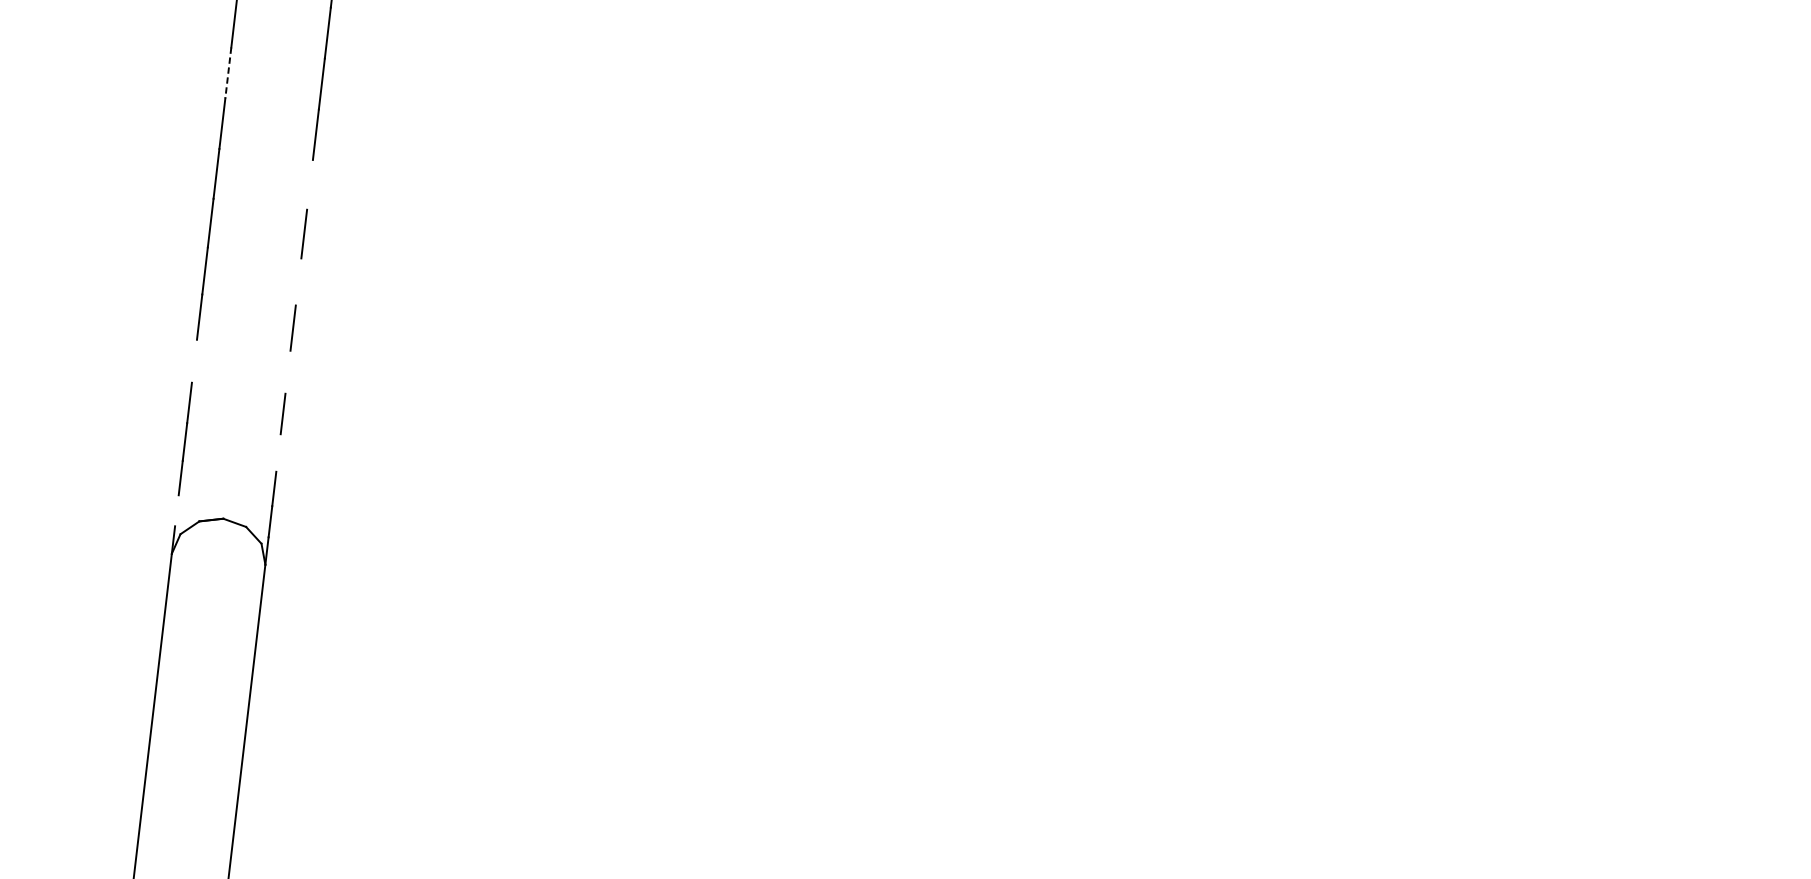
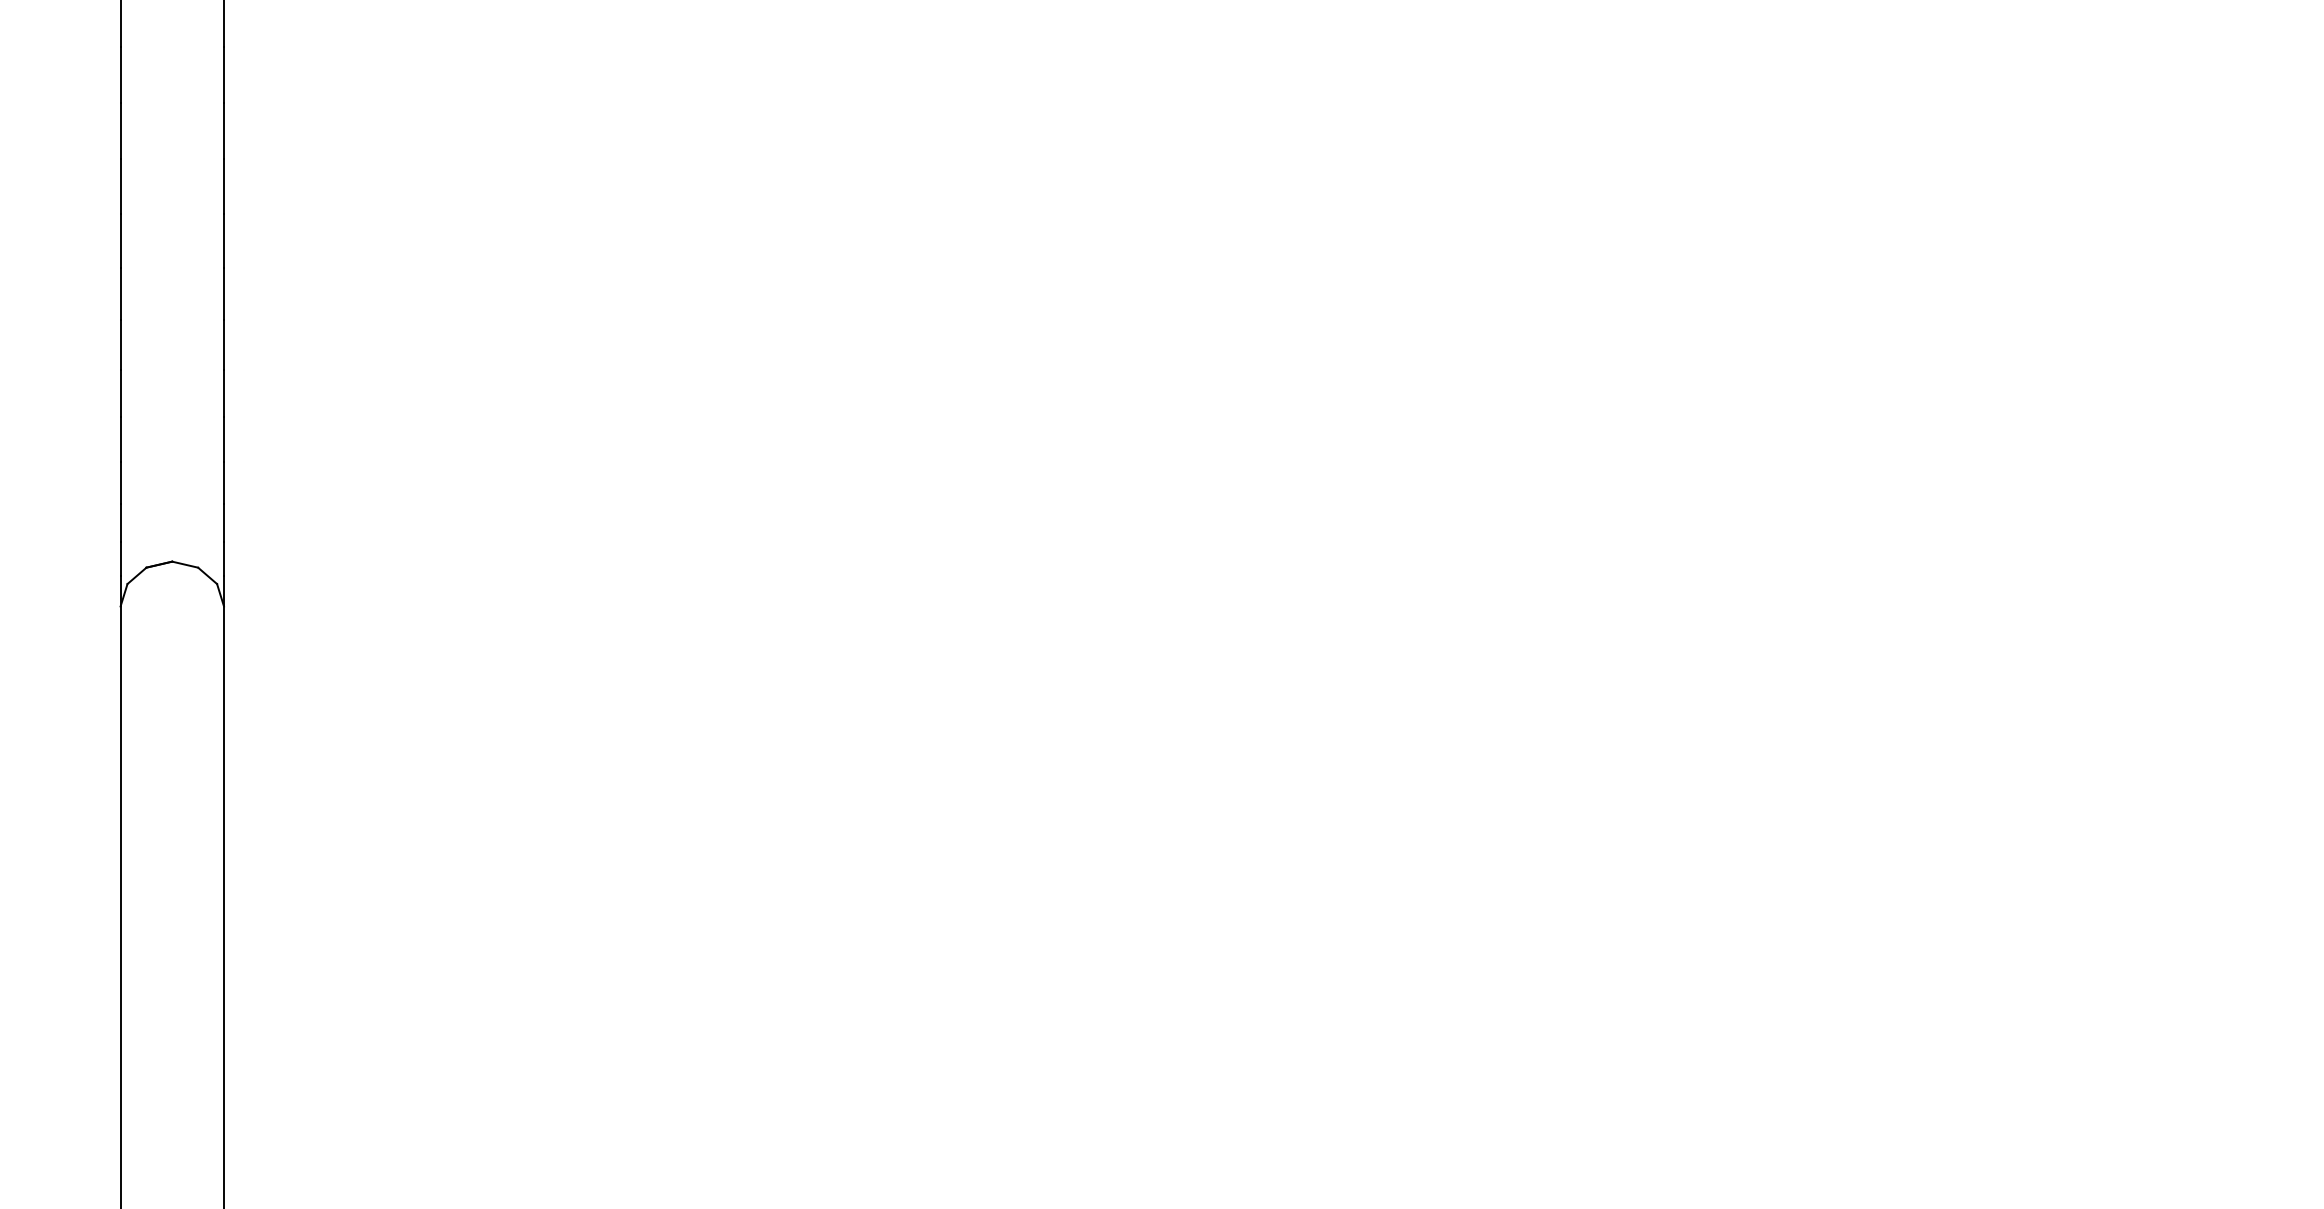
line: (228, 73) -> (120, 75), dashed -> solid
line: (310, 184) -> (224, 185), added
line: (299, 281) -> (224, 293), added
line: (194, 361) -> (120, 393), added
line: (288, 372) -> (224, 393), added
line: (278, 452) -> (224, 482), added
line: (176, 510) -> (120, 558), added

